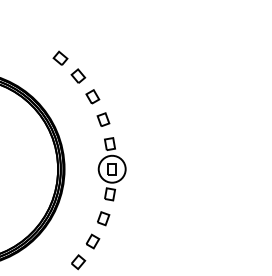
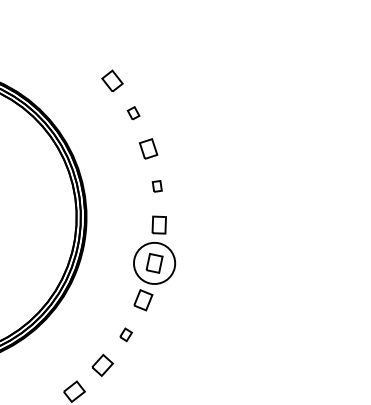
part: (78, 75) -> (133, 112), size x0.6
part: (103, 119) -> (157, 186), size x0.6
part: (103, 218) -> (125, 334), size x0.6

